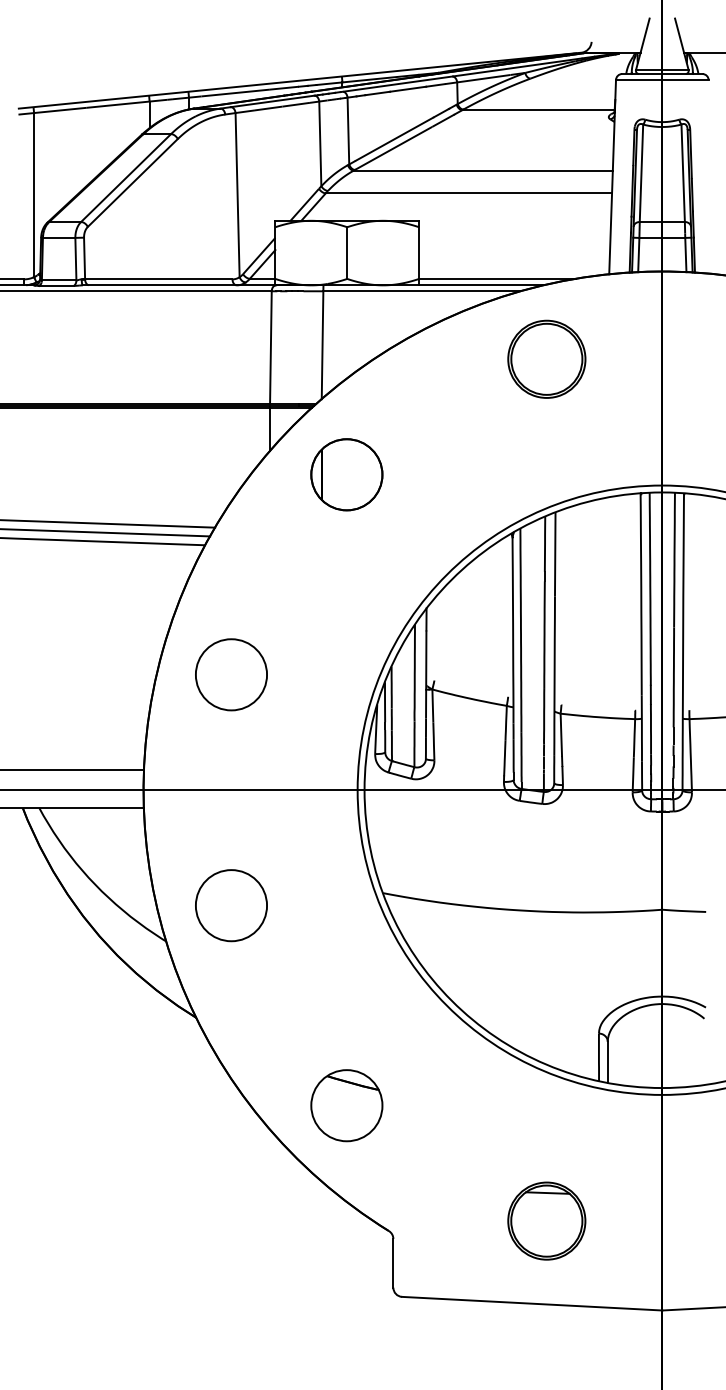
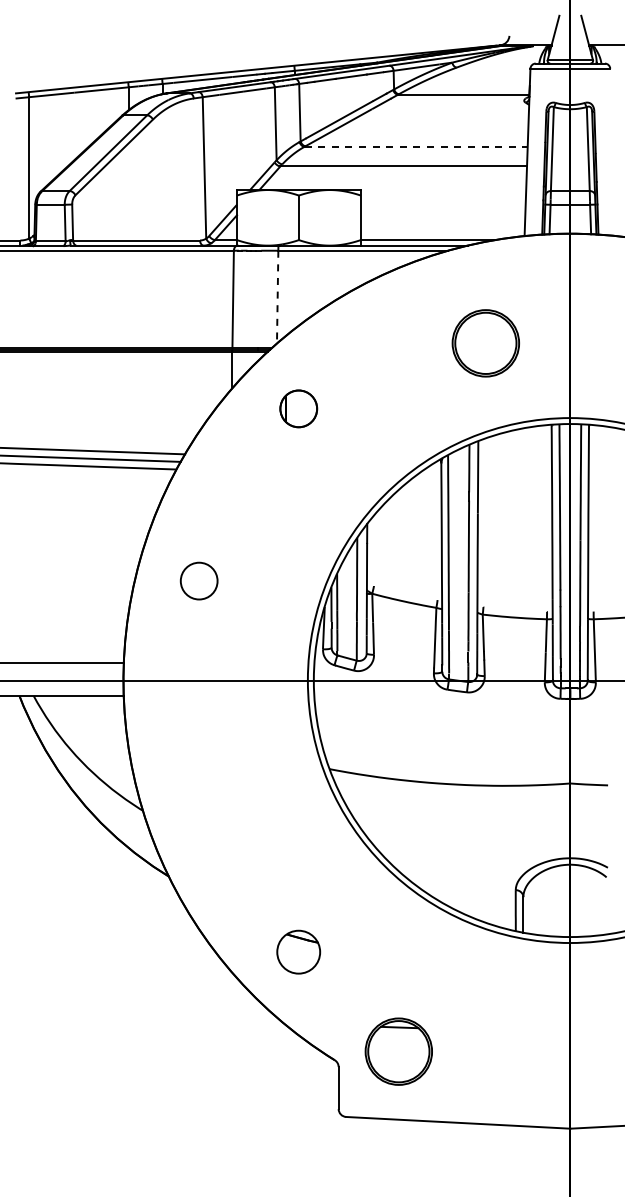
line: (483, 170) -> (416, 146), solid -> dashed
line: (322, 345) -> (277, 297), solid -> dashed
part: (546, 359) -> (485, 343), moved
part: (346, 474) -> (298, 408), size x0.6
circle: (230, 674) -> (198, 580), size x0.6
circle: (230, 905) -> (198, 779), removed
part: (346, 1104) -> (298, 951), size x0.7
part: (546, 1220) -> (398, 1051), moved

